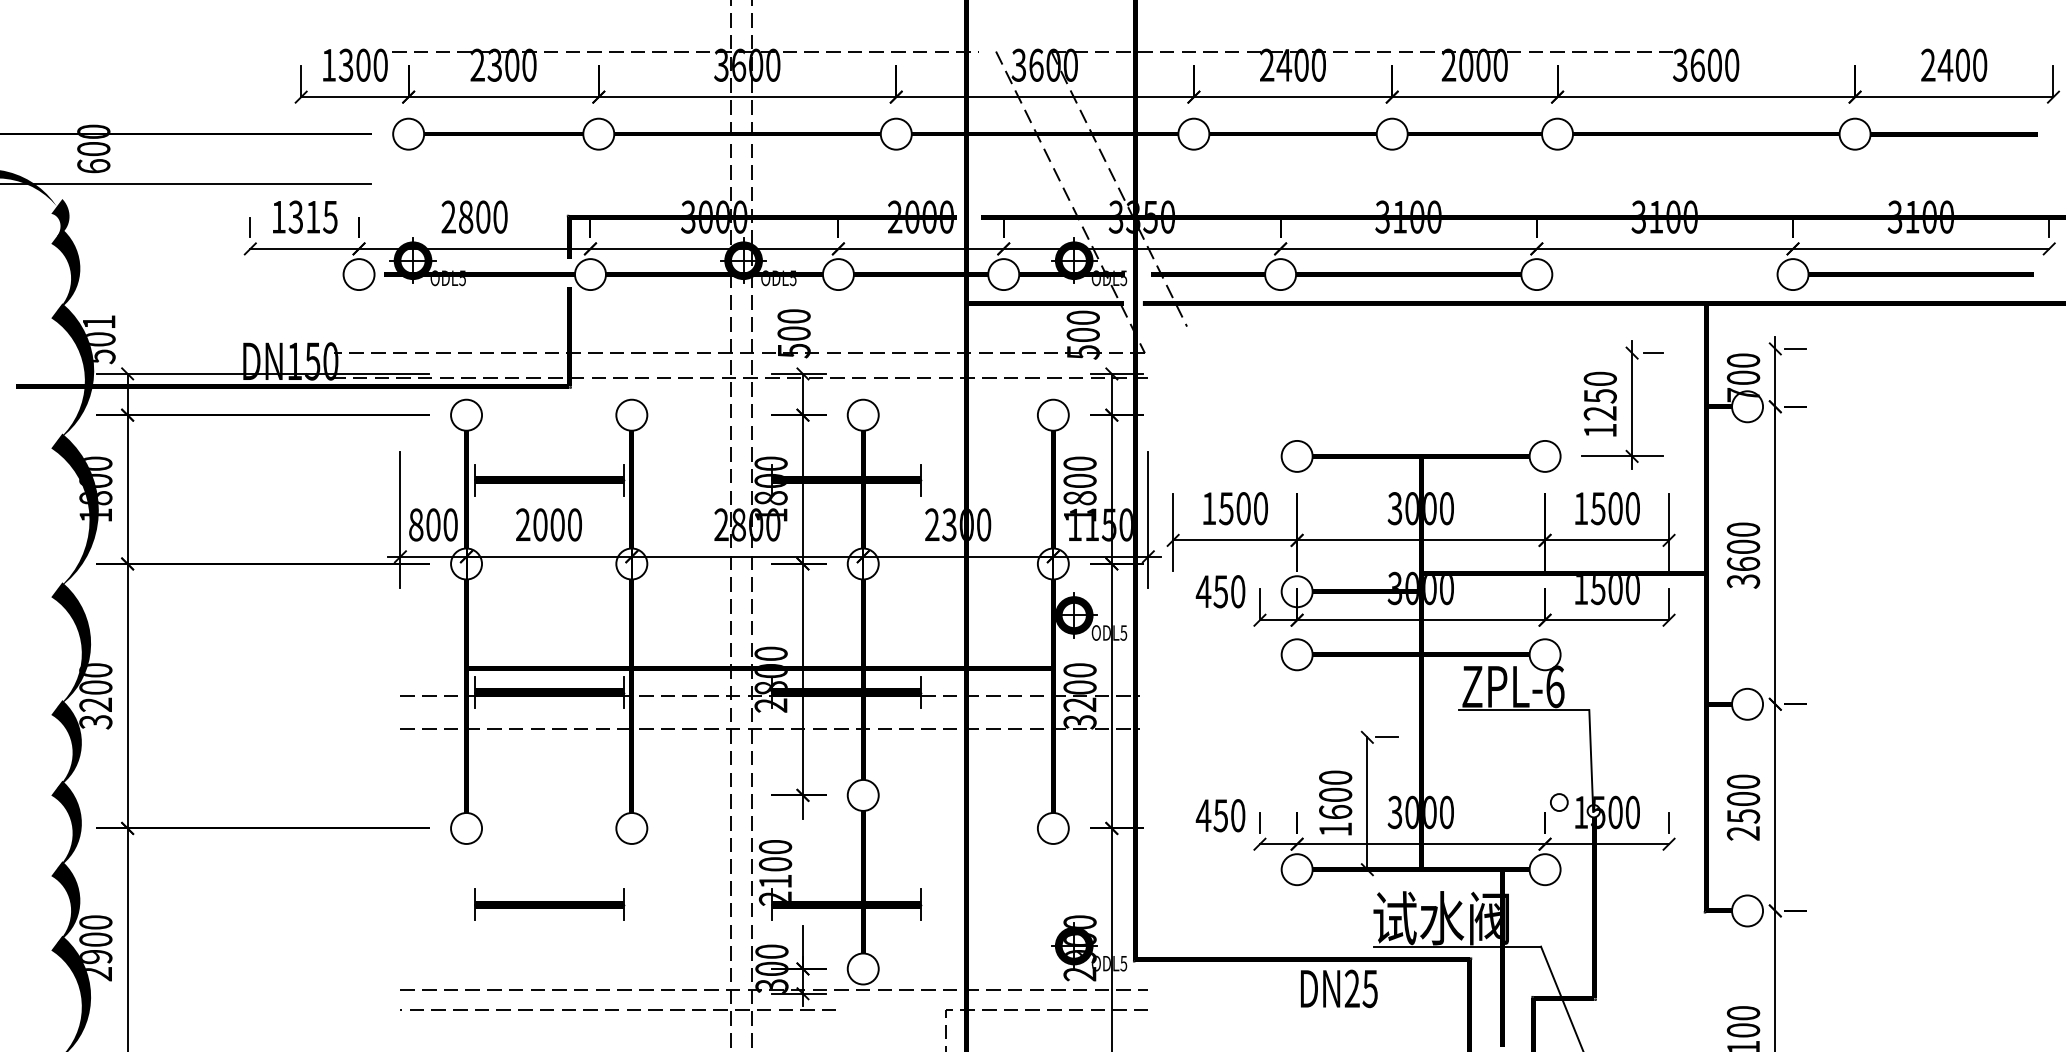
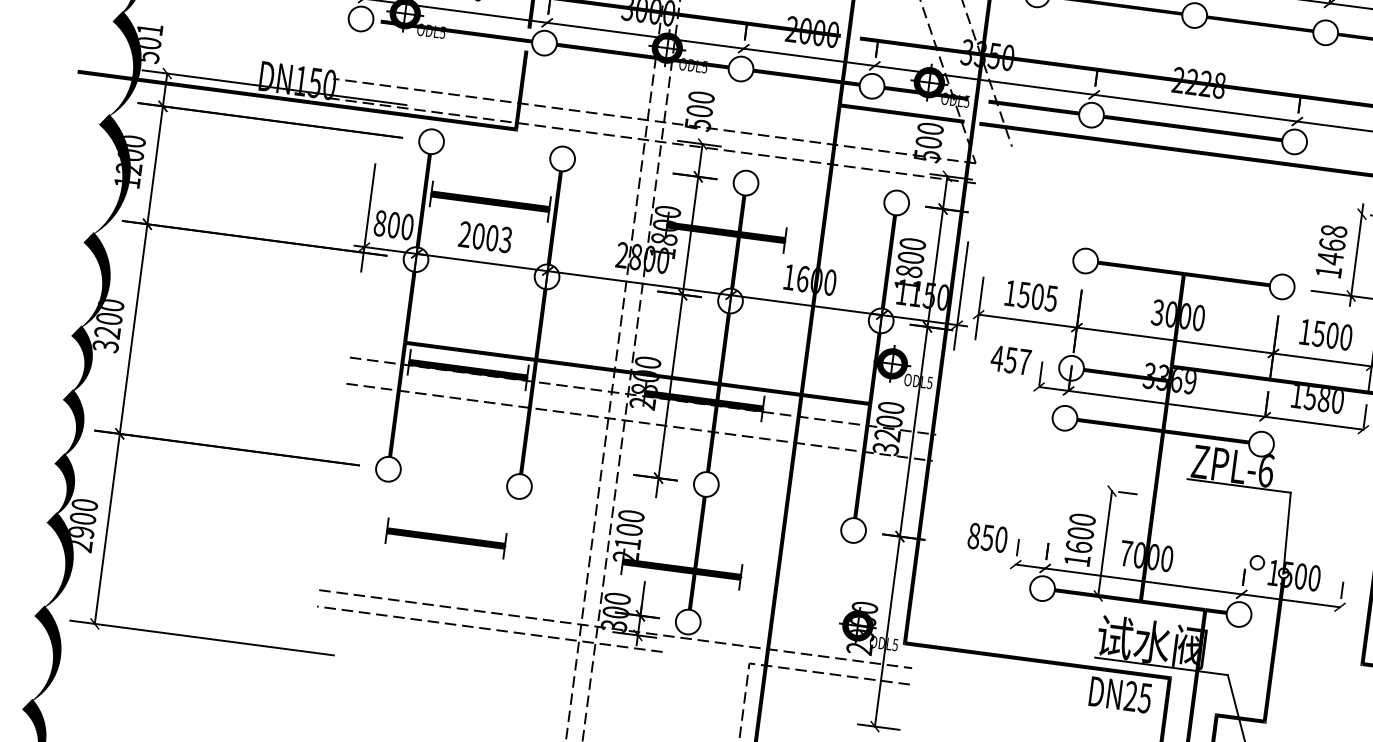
text: (1408, 216) -> (1198, 82), 3100 -> 2228
text: (1599, 396) -> (1331, 245), 1250 -> 1468
text: (95, 498) -> (128, 169), 1800 -> 1200
text: (1260, 508) -> (1051, 298), 1500 -> 1505
text: (574, 524) -> (505, 239), 2000 -> 2003
text: (940, 524) -> (795, 277), 2300 -> 1600
text: (1429, 588) -> (1176, 379), 3000 -> 3369
text: (1615, 590) -> (1324, 400), 1500 -> 1580
text: (1238, 591) -> (1025, 362), 450 -> 457
text: (1394, 812) -> (1125, 553), 3000 -> 7000
text: (1203, 815) -> (973, 535), 450 -> 850
text: (1339, 988) -> (1120, 694), moved

